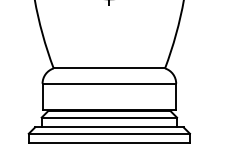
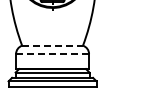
line: (111, 68) -> (53, 45), solid -> dashed
line: (109, 84) -> (52, 54), solid -> dashed

